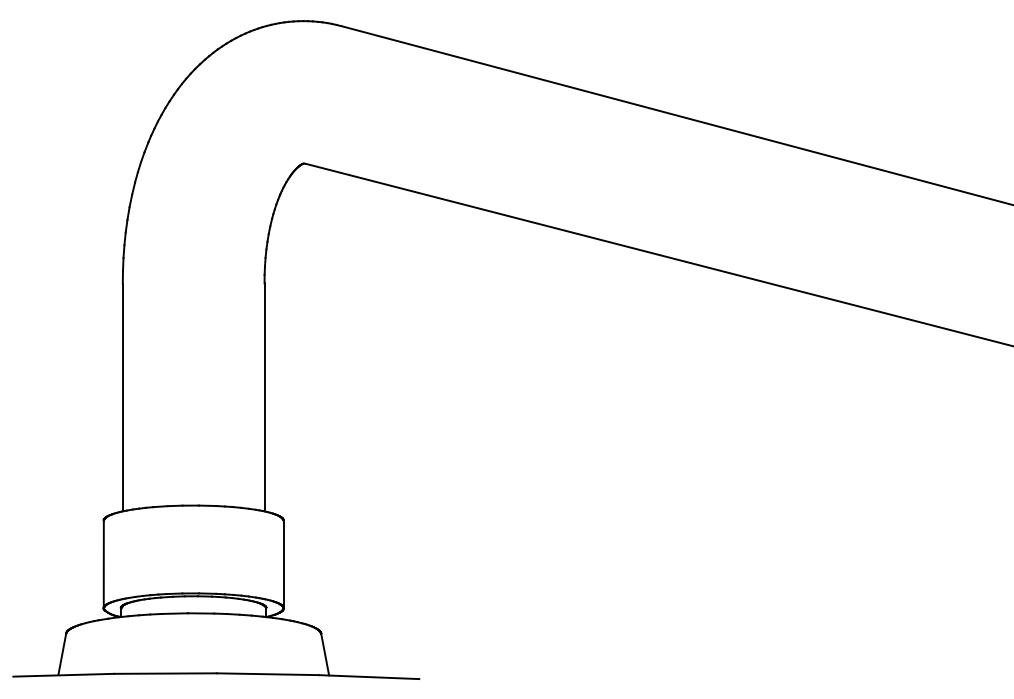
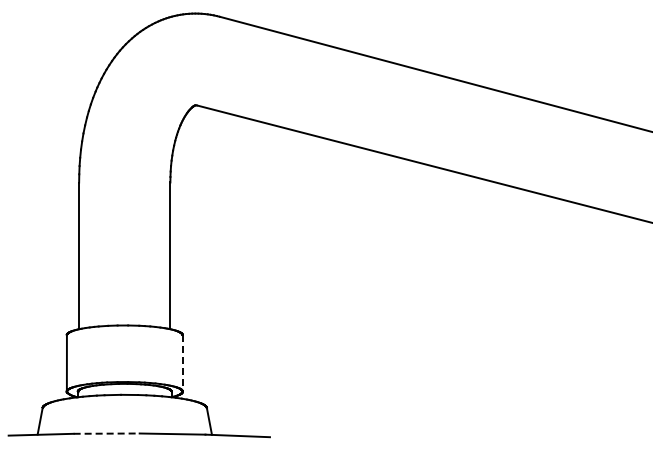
line: (283, 564) -> (182, 363), solid -> dashed
line: (166, 673) -> (107, 433), solid -> dashed

